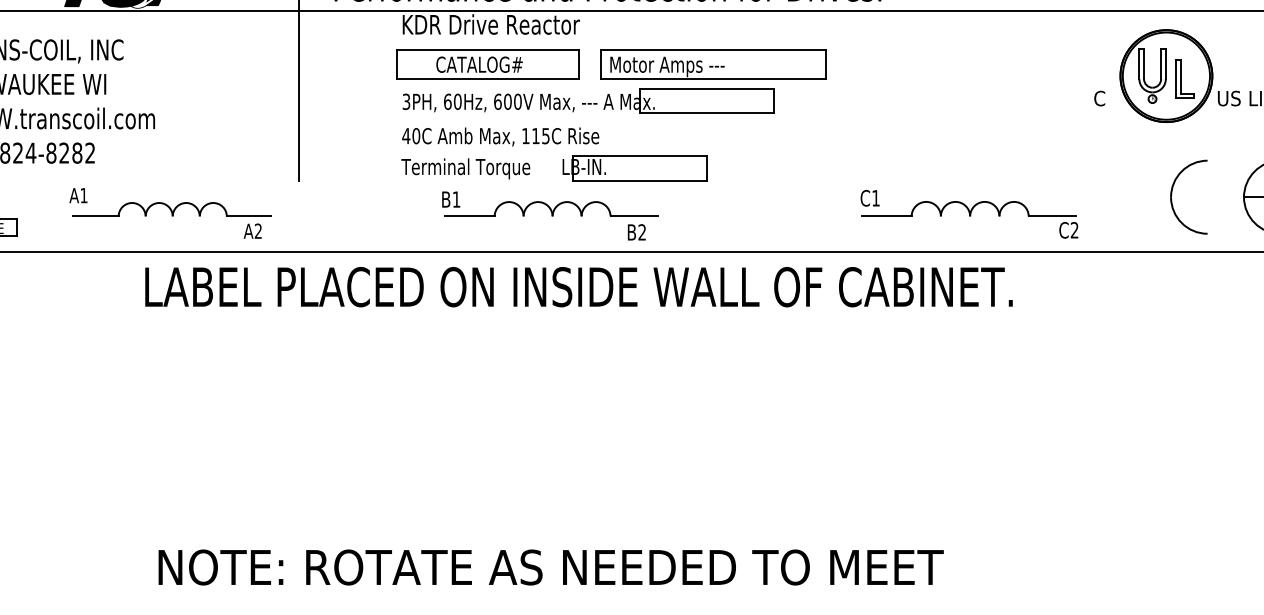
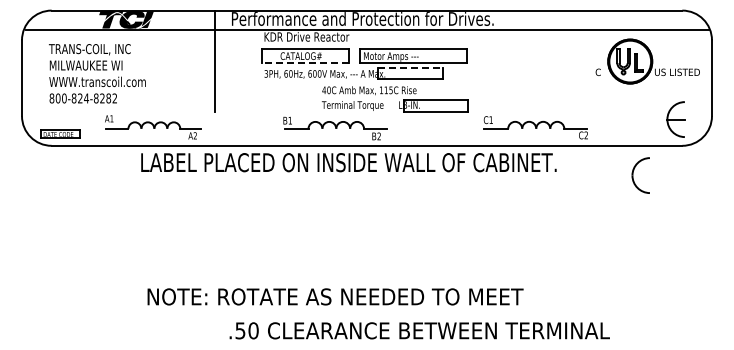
line: (488, 80) -> (305, 63), solid -> dashed
line: (707, 88) -> (410, 67), solid -> dashed
part: (555, 155) -> (395, 99), moved
part: (1173, 197) -> (633, 175), moved

